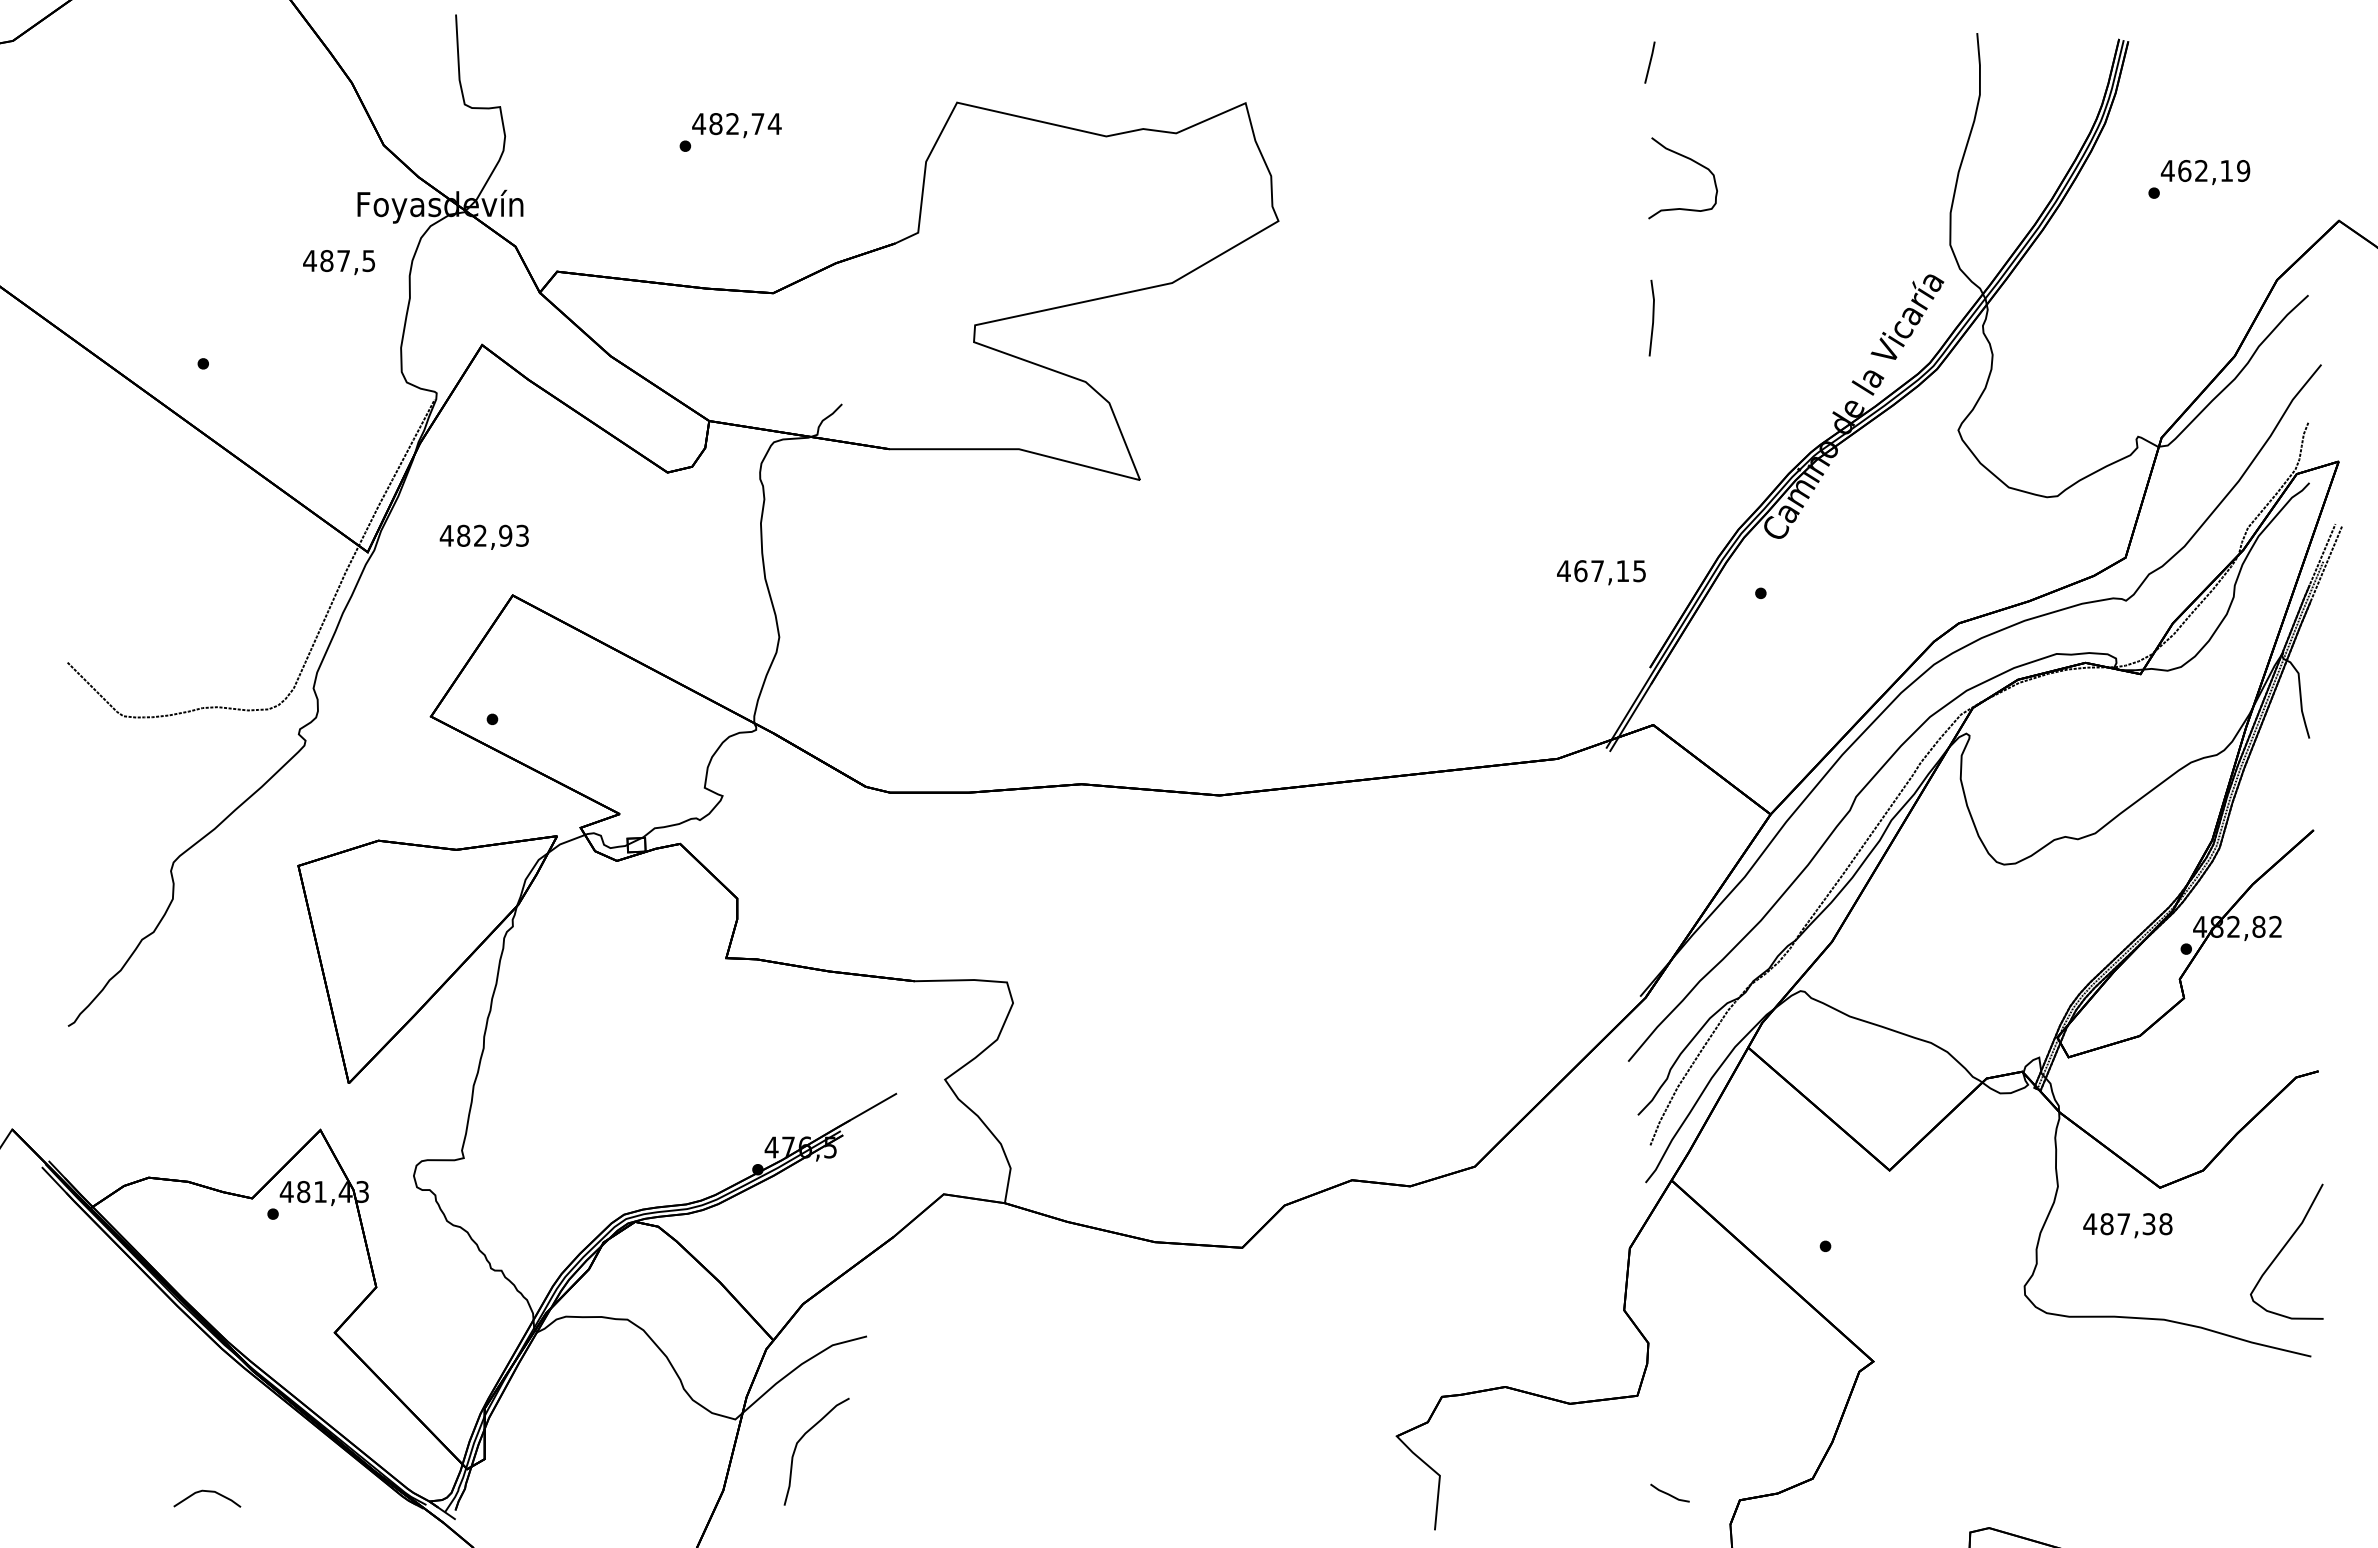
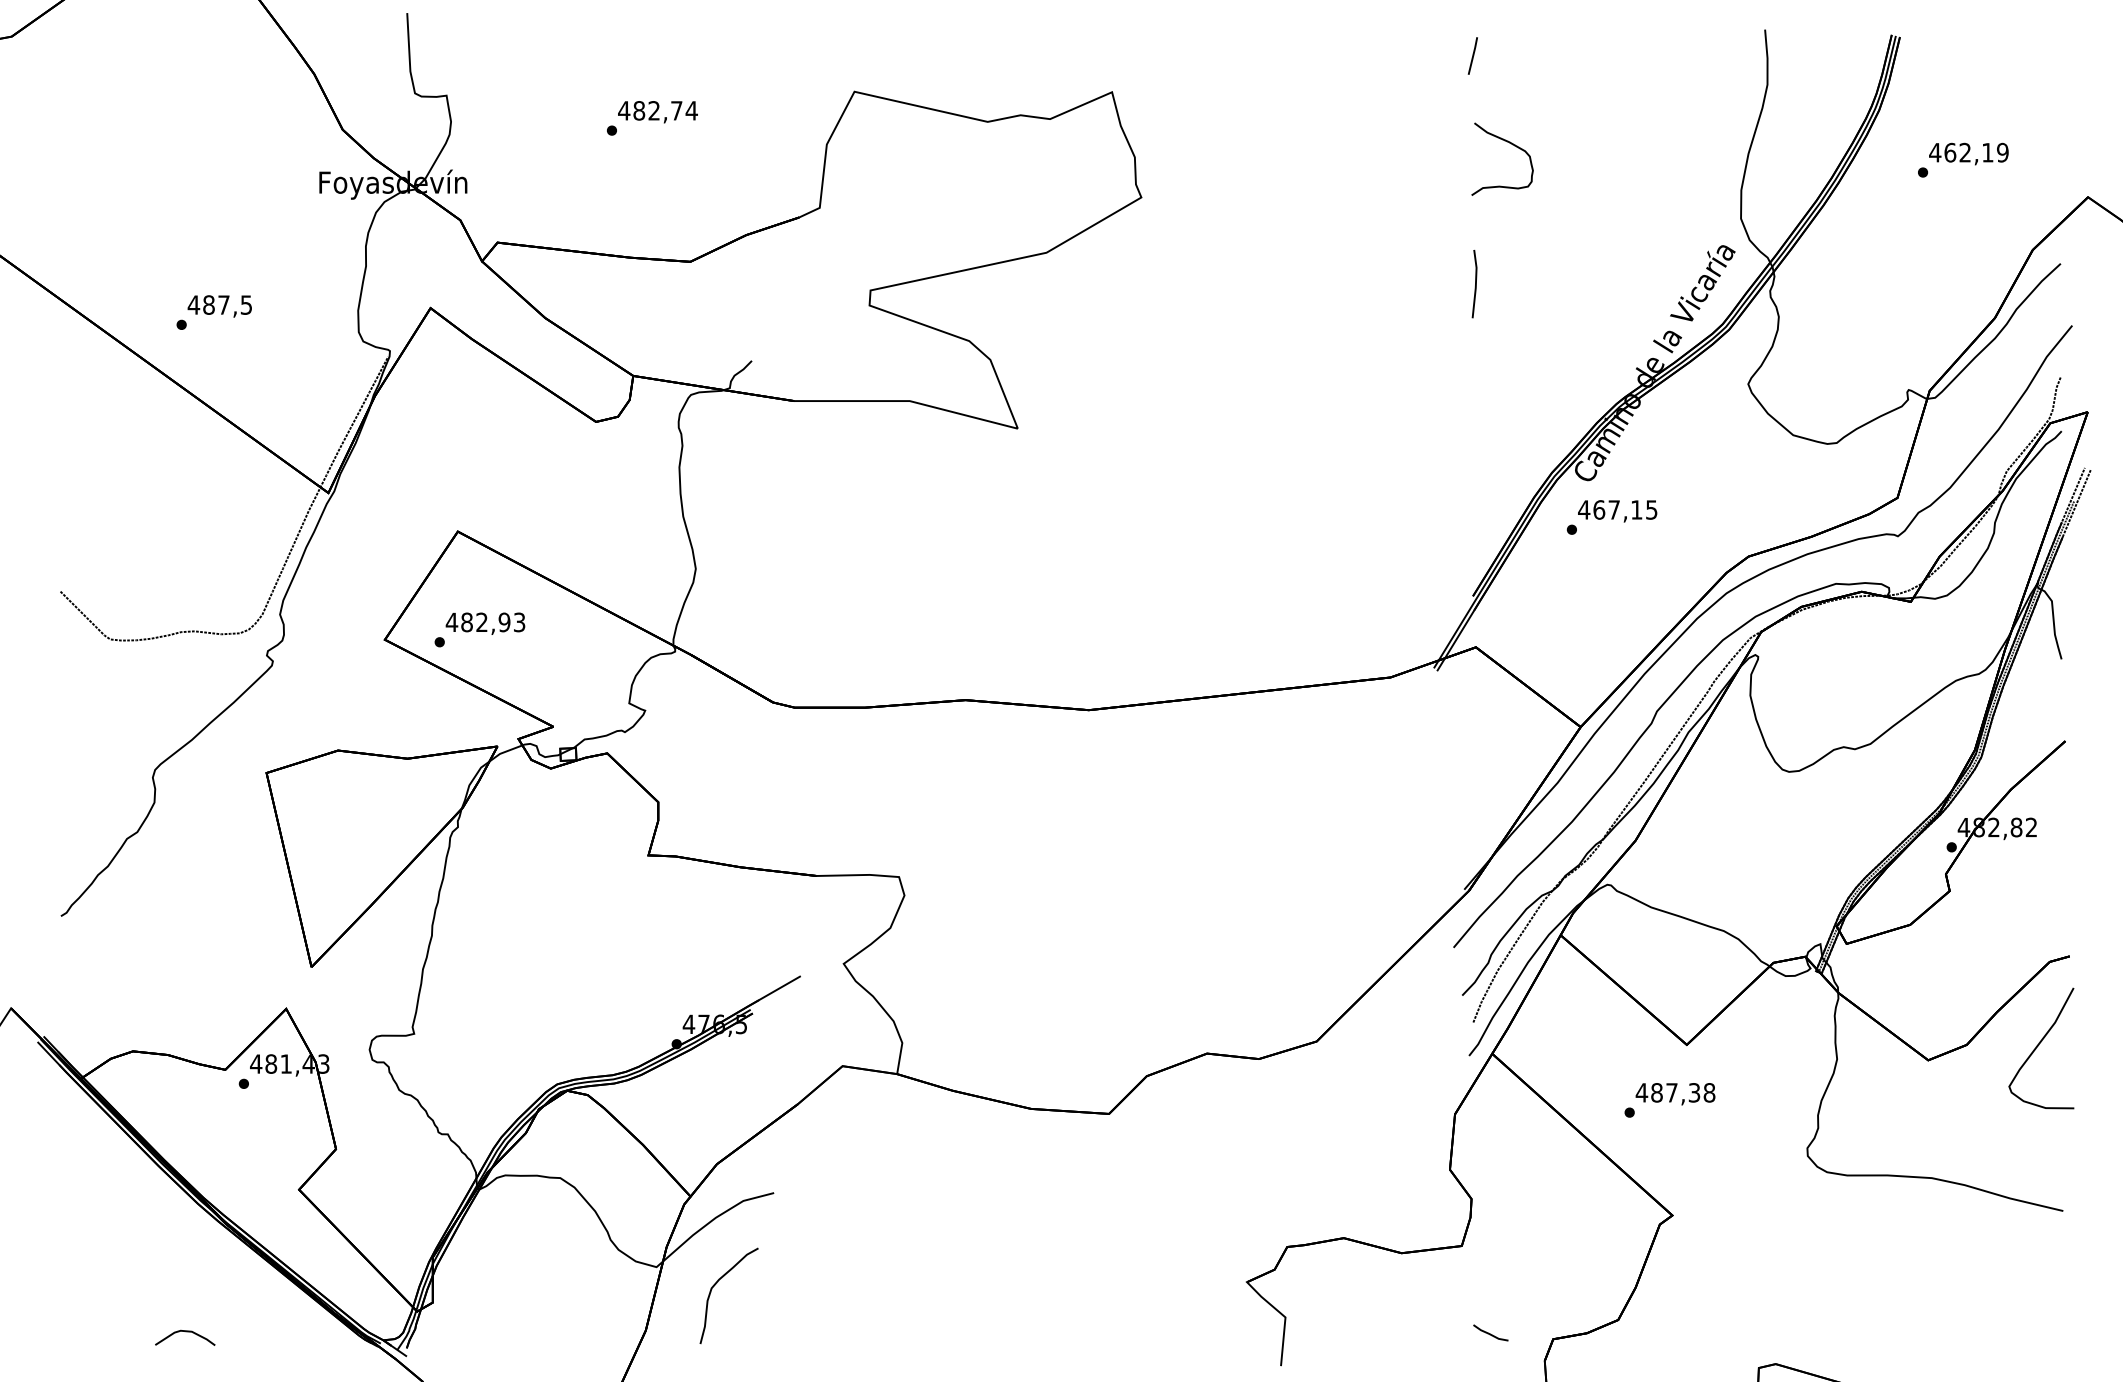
text: (338, 262) -> (219, 306), moved
text: (484, 537) -> (485, 623), moved
text: (1601, 572) -> (1617, 511), moved
text: (2127, 1226) -> (1675, 1094), moved
curve: (2284, 1248) -> (2039, 1045), moved

